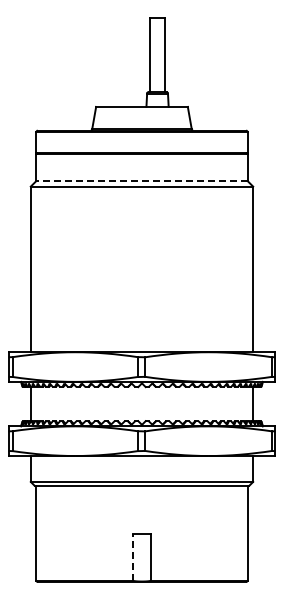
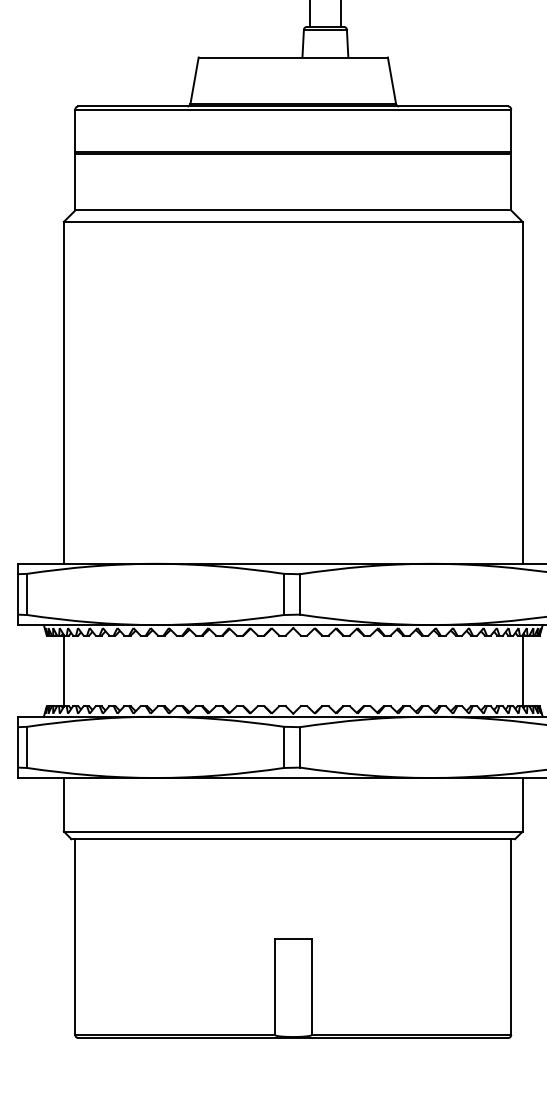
line: (141, 181) -> (292, 211), dashed -> solid
line: (133, 556) -> (275, 985), dashed -> solid

